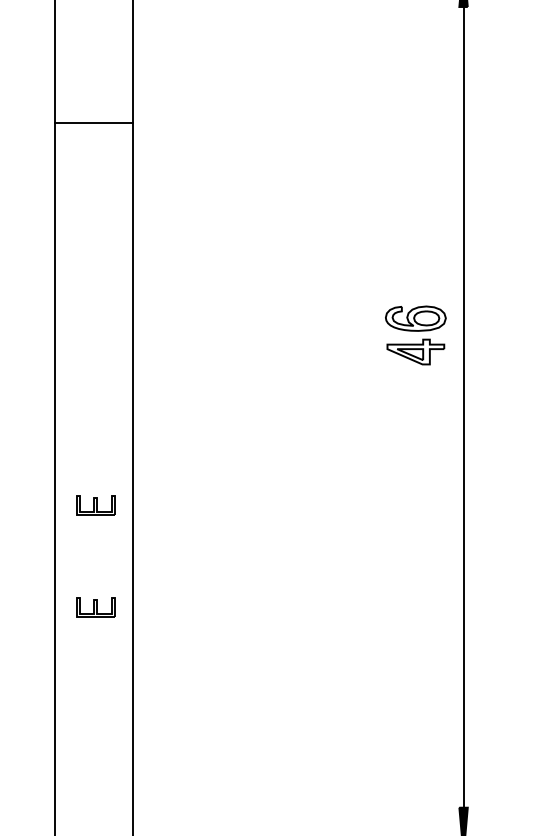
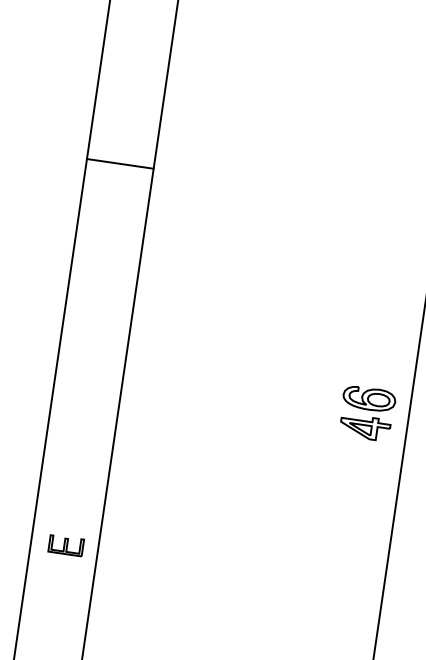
line: (93, 122) -> (119, 163), moved
part: (415, 335) -> (366, 413), moved
part: (95, 505) -> (78, 457), removed

